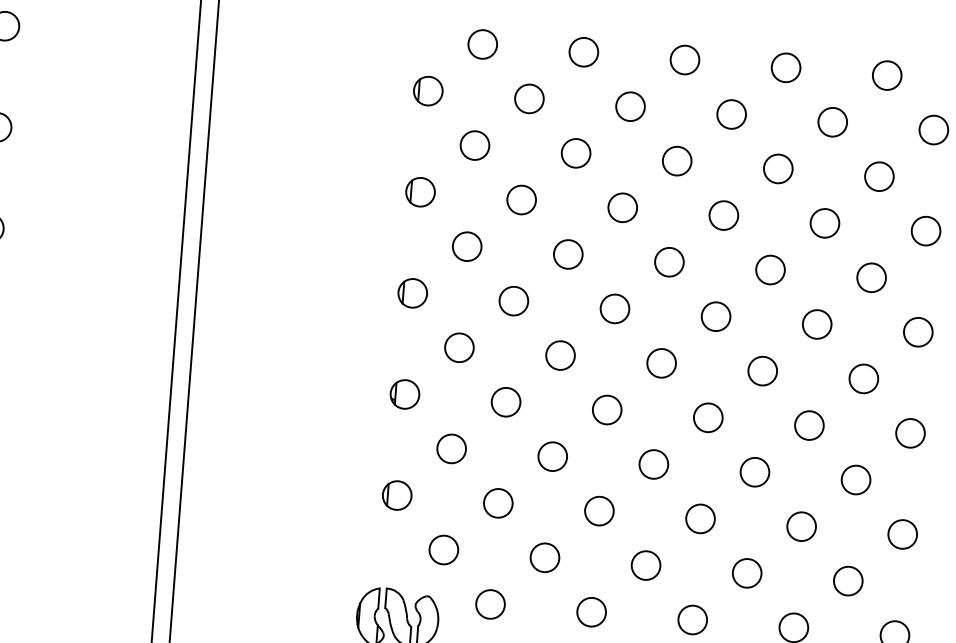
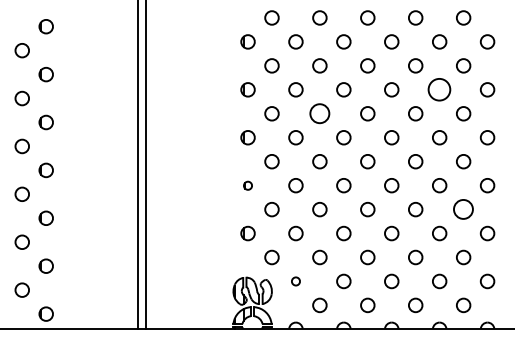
circle: (824, 222) -> (439, 89), size x1.6
circle: (567, 253) -> (319, 113), size x1.4
part: (403, 394) -> (247, 185), size x0.6
circle: (855, 479) -> (463, 209), size x1.4
circle: (489, 604) -> (295, 281), size x0.6

